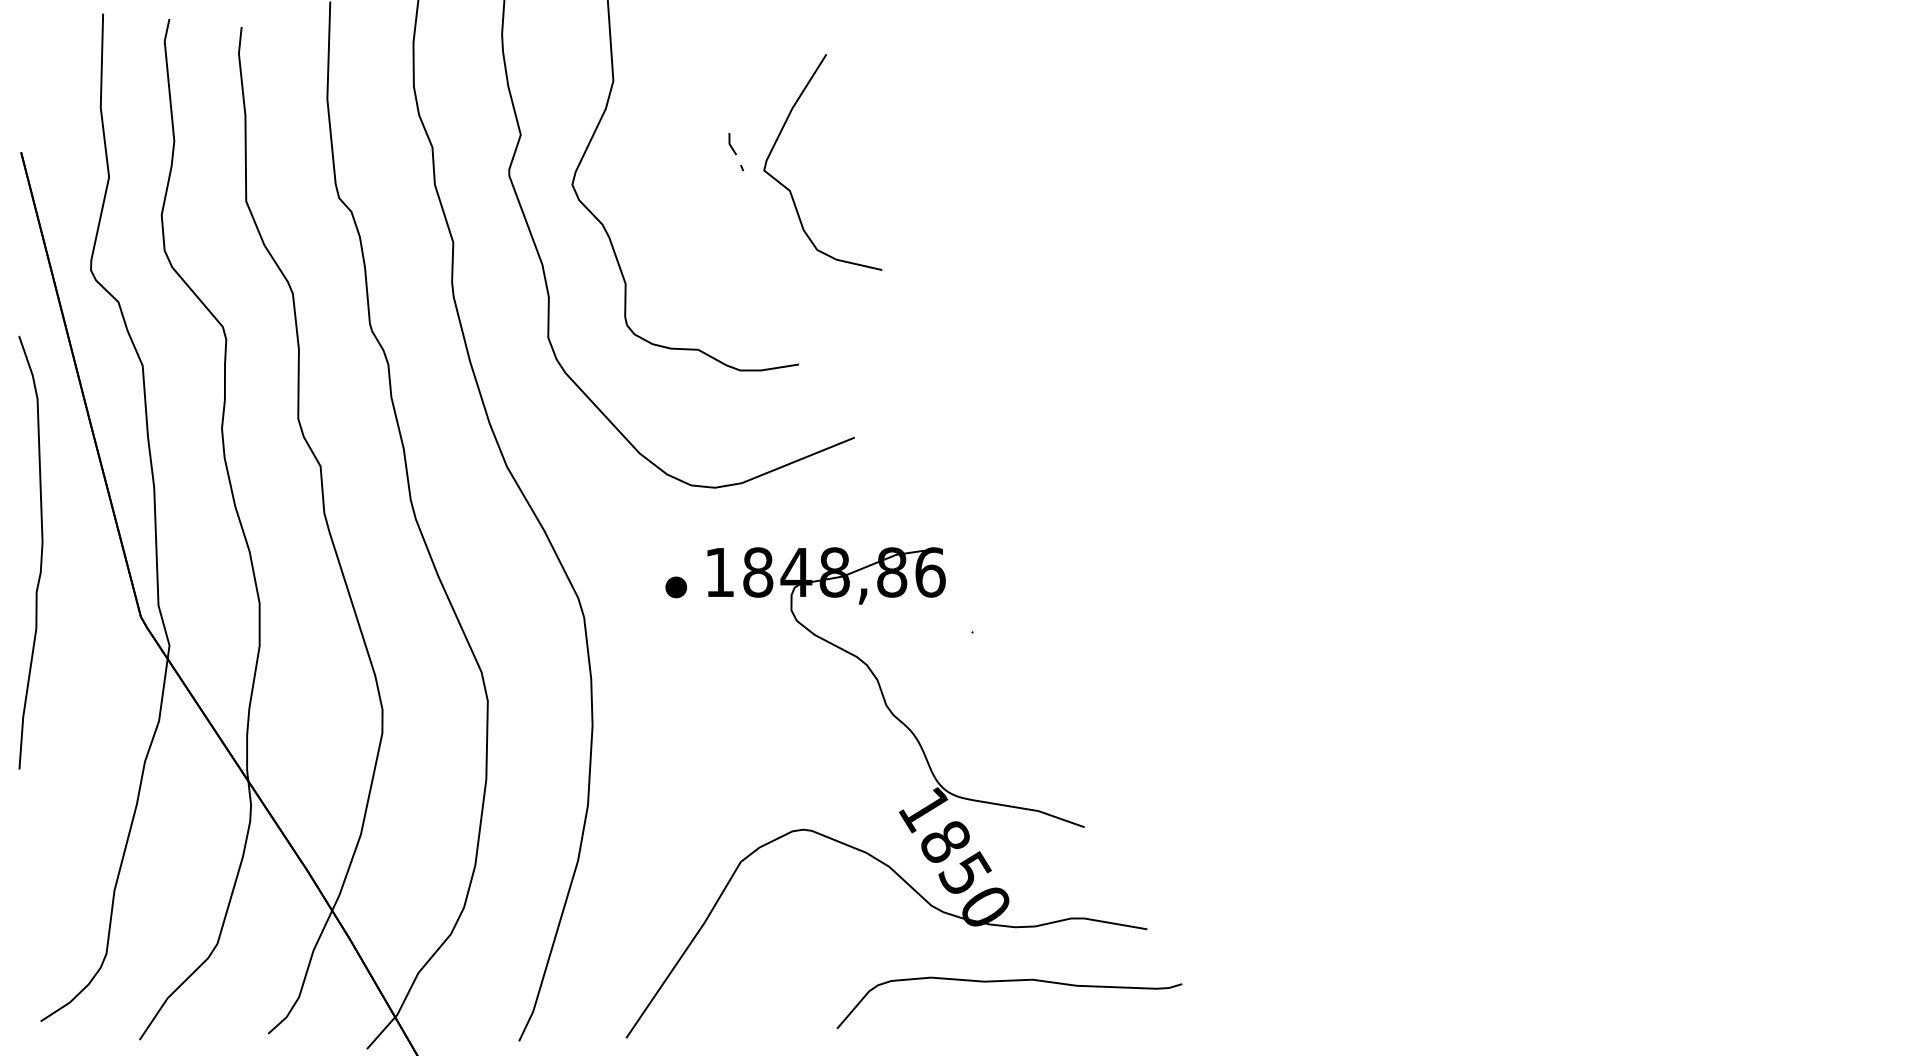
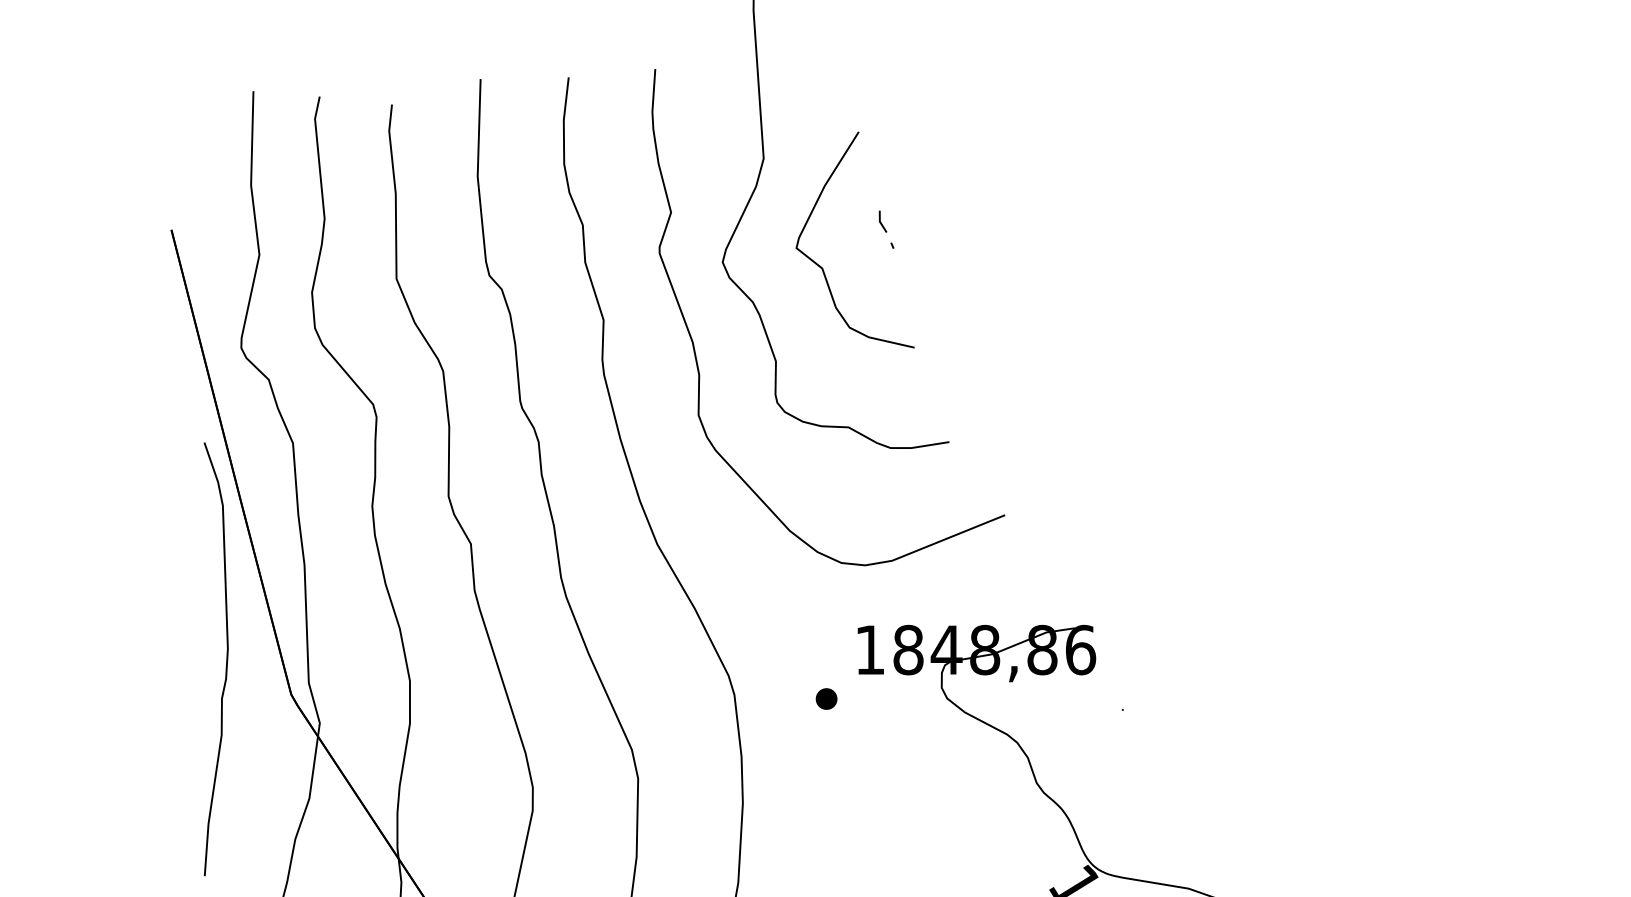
curve: (791, 191) -> (823, 269), moved
curve: (40, 555) -> (225, 662), moved
part: (676, 587) -> (826, 699), moved

